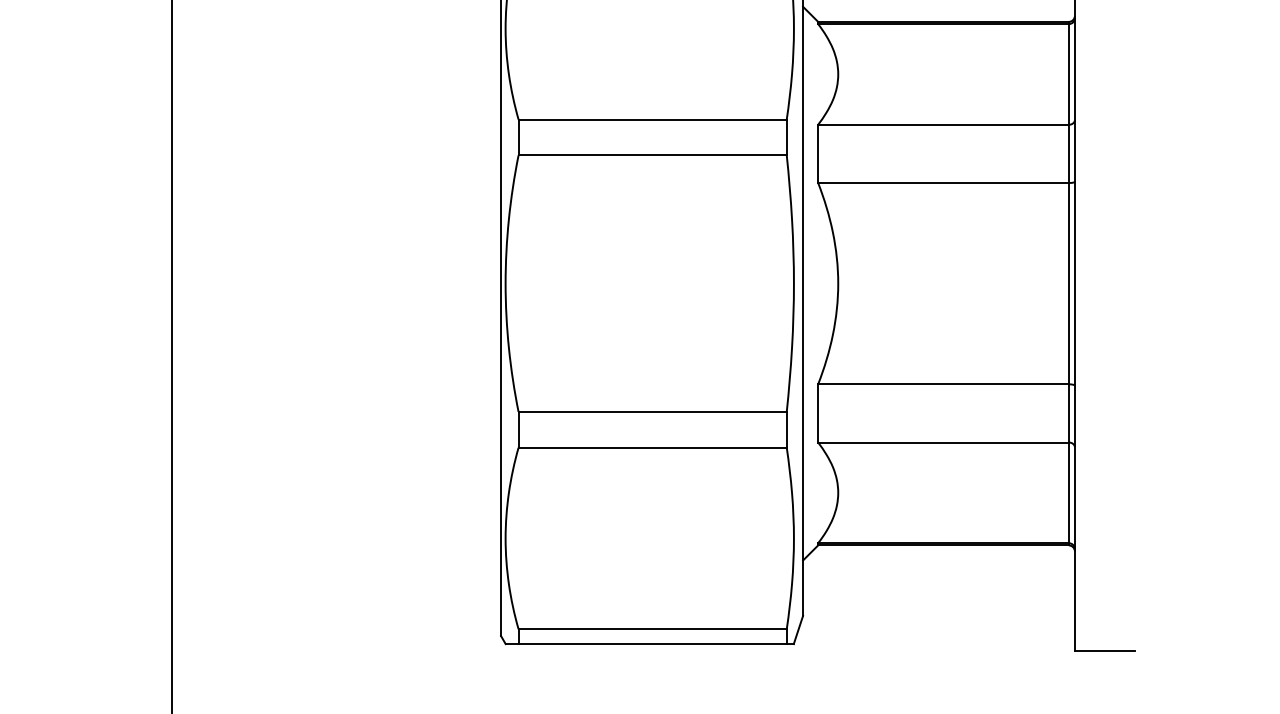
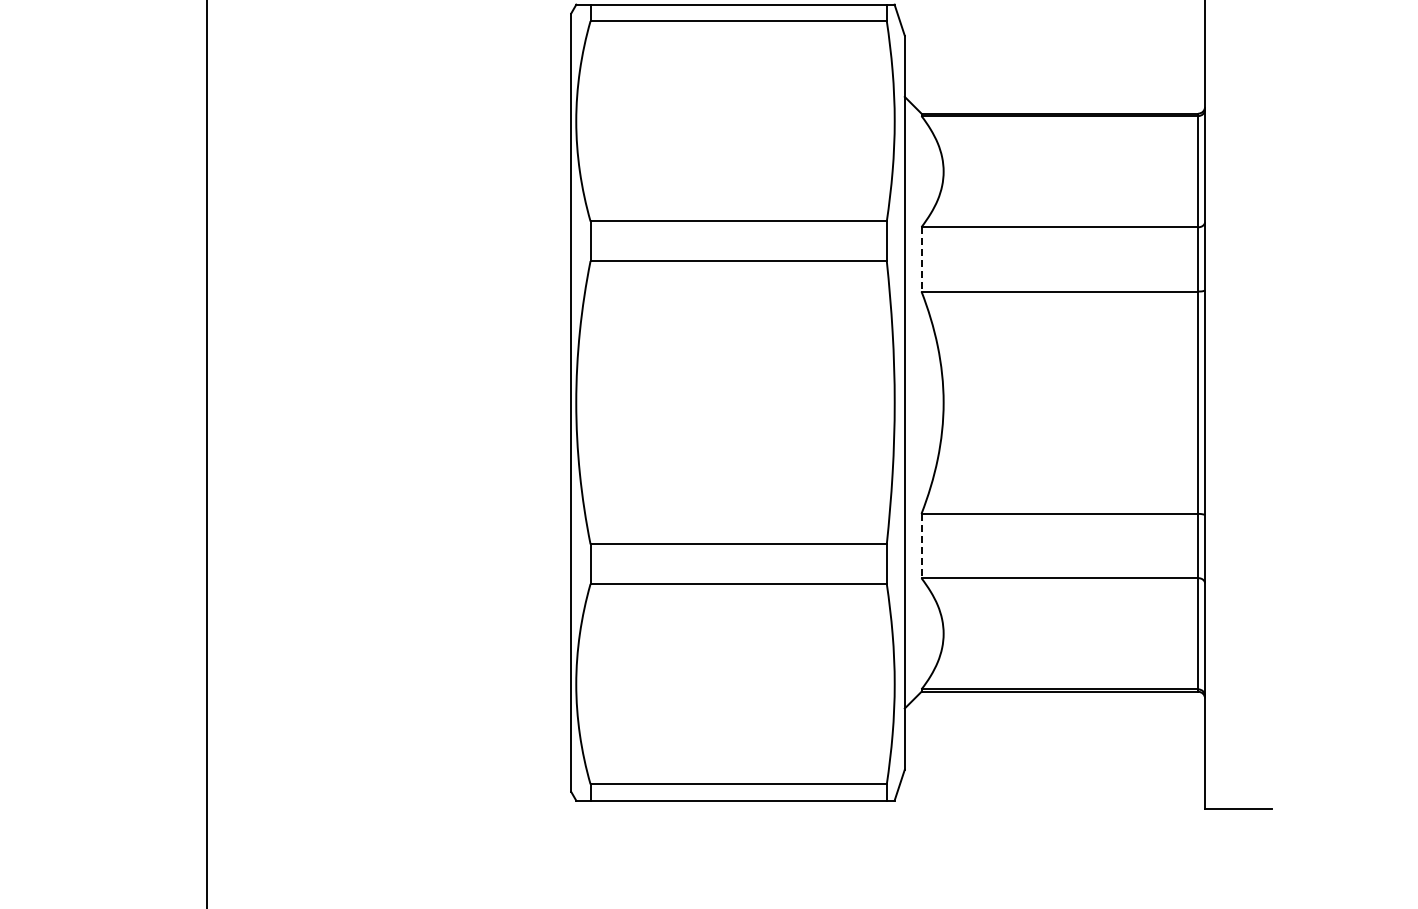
line: (818, 153) -> (921, 259), solid -> dashed
line: (818, 413) -> (921, 546), solid -> dashed

